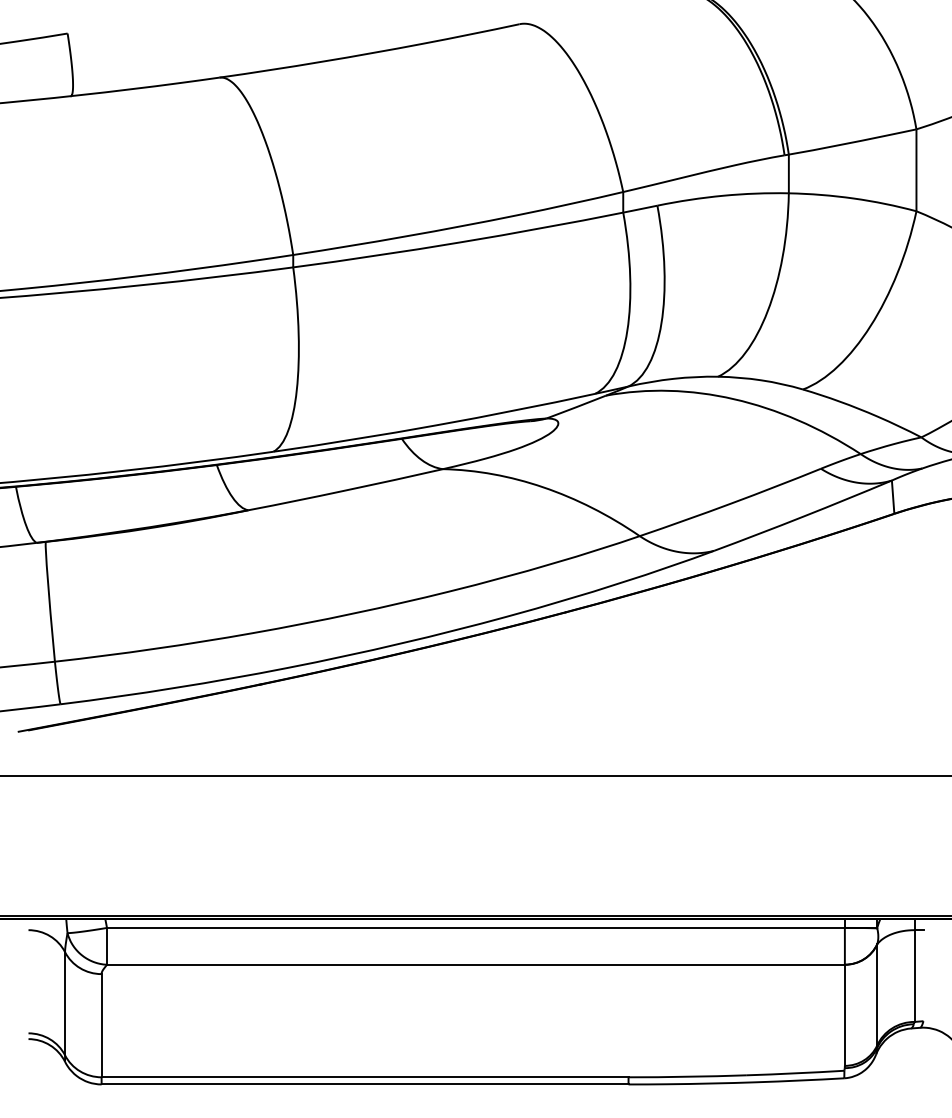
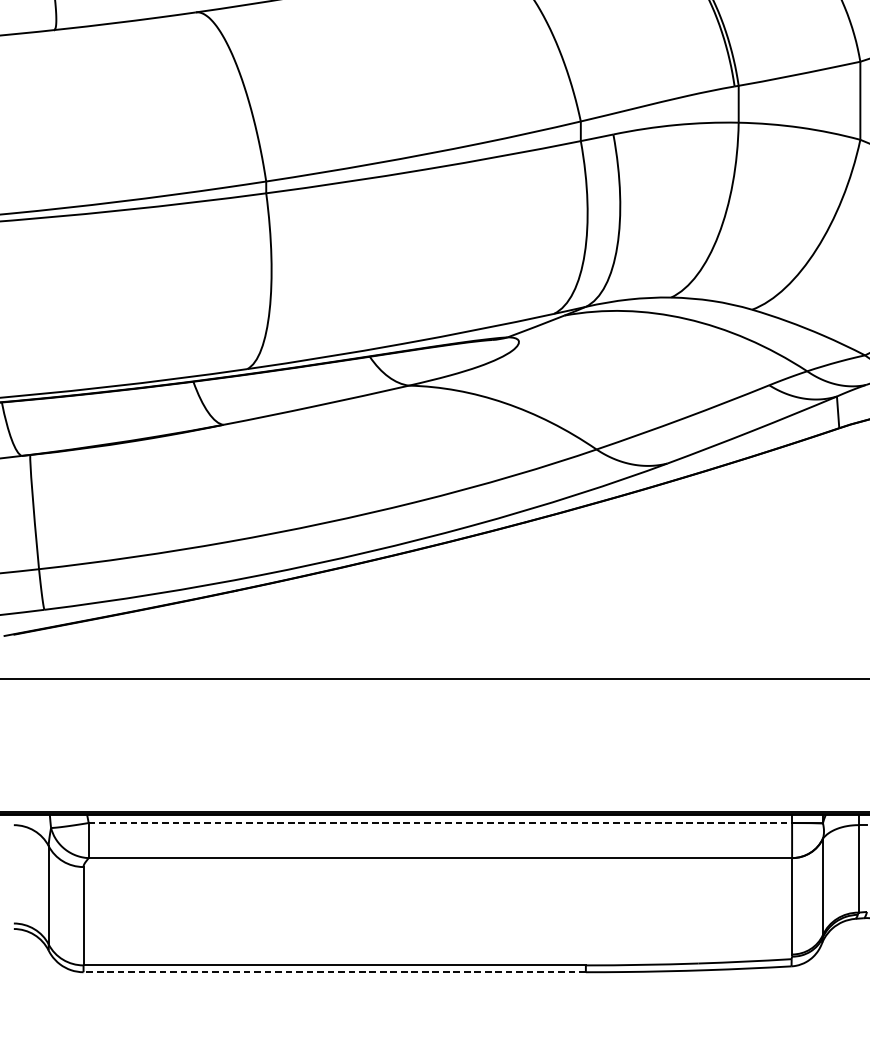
line: (475, 927) -> (439, 822), solid -> dashed
line: (364, 1084) -> (334, 972), solid -> dashed

